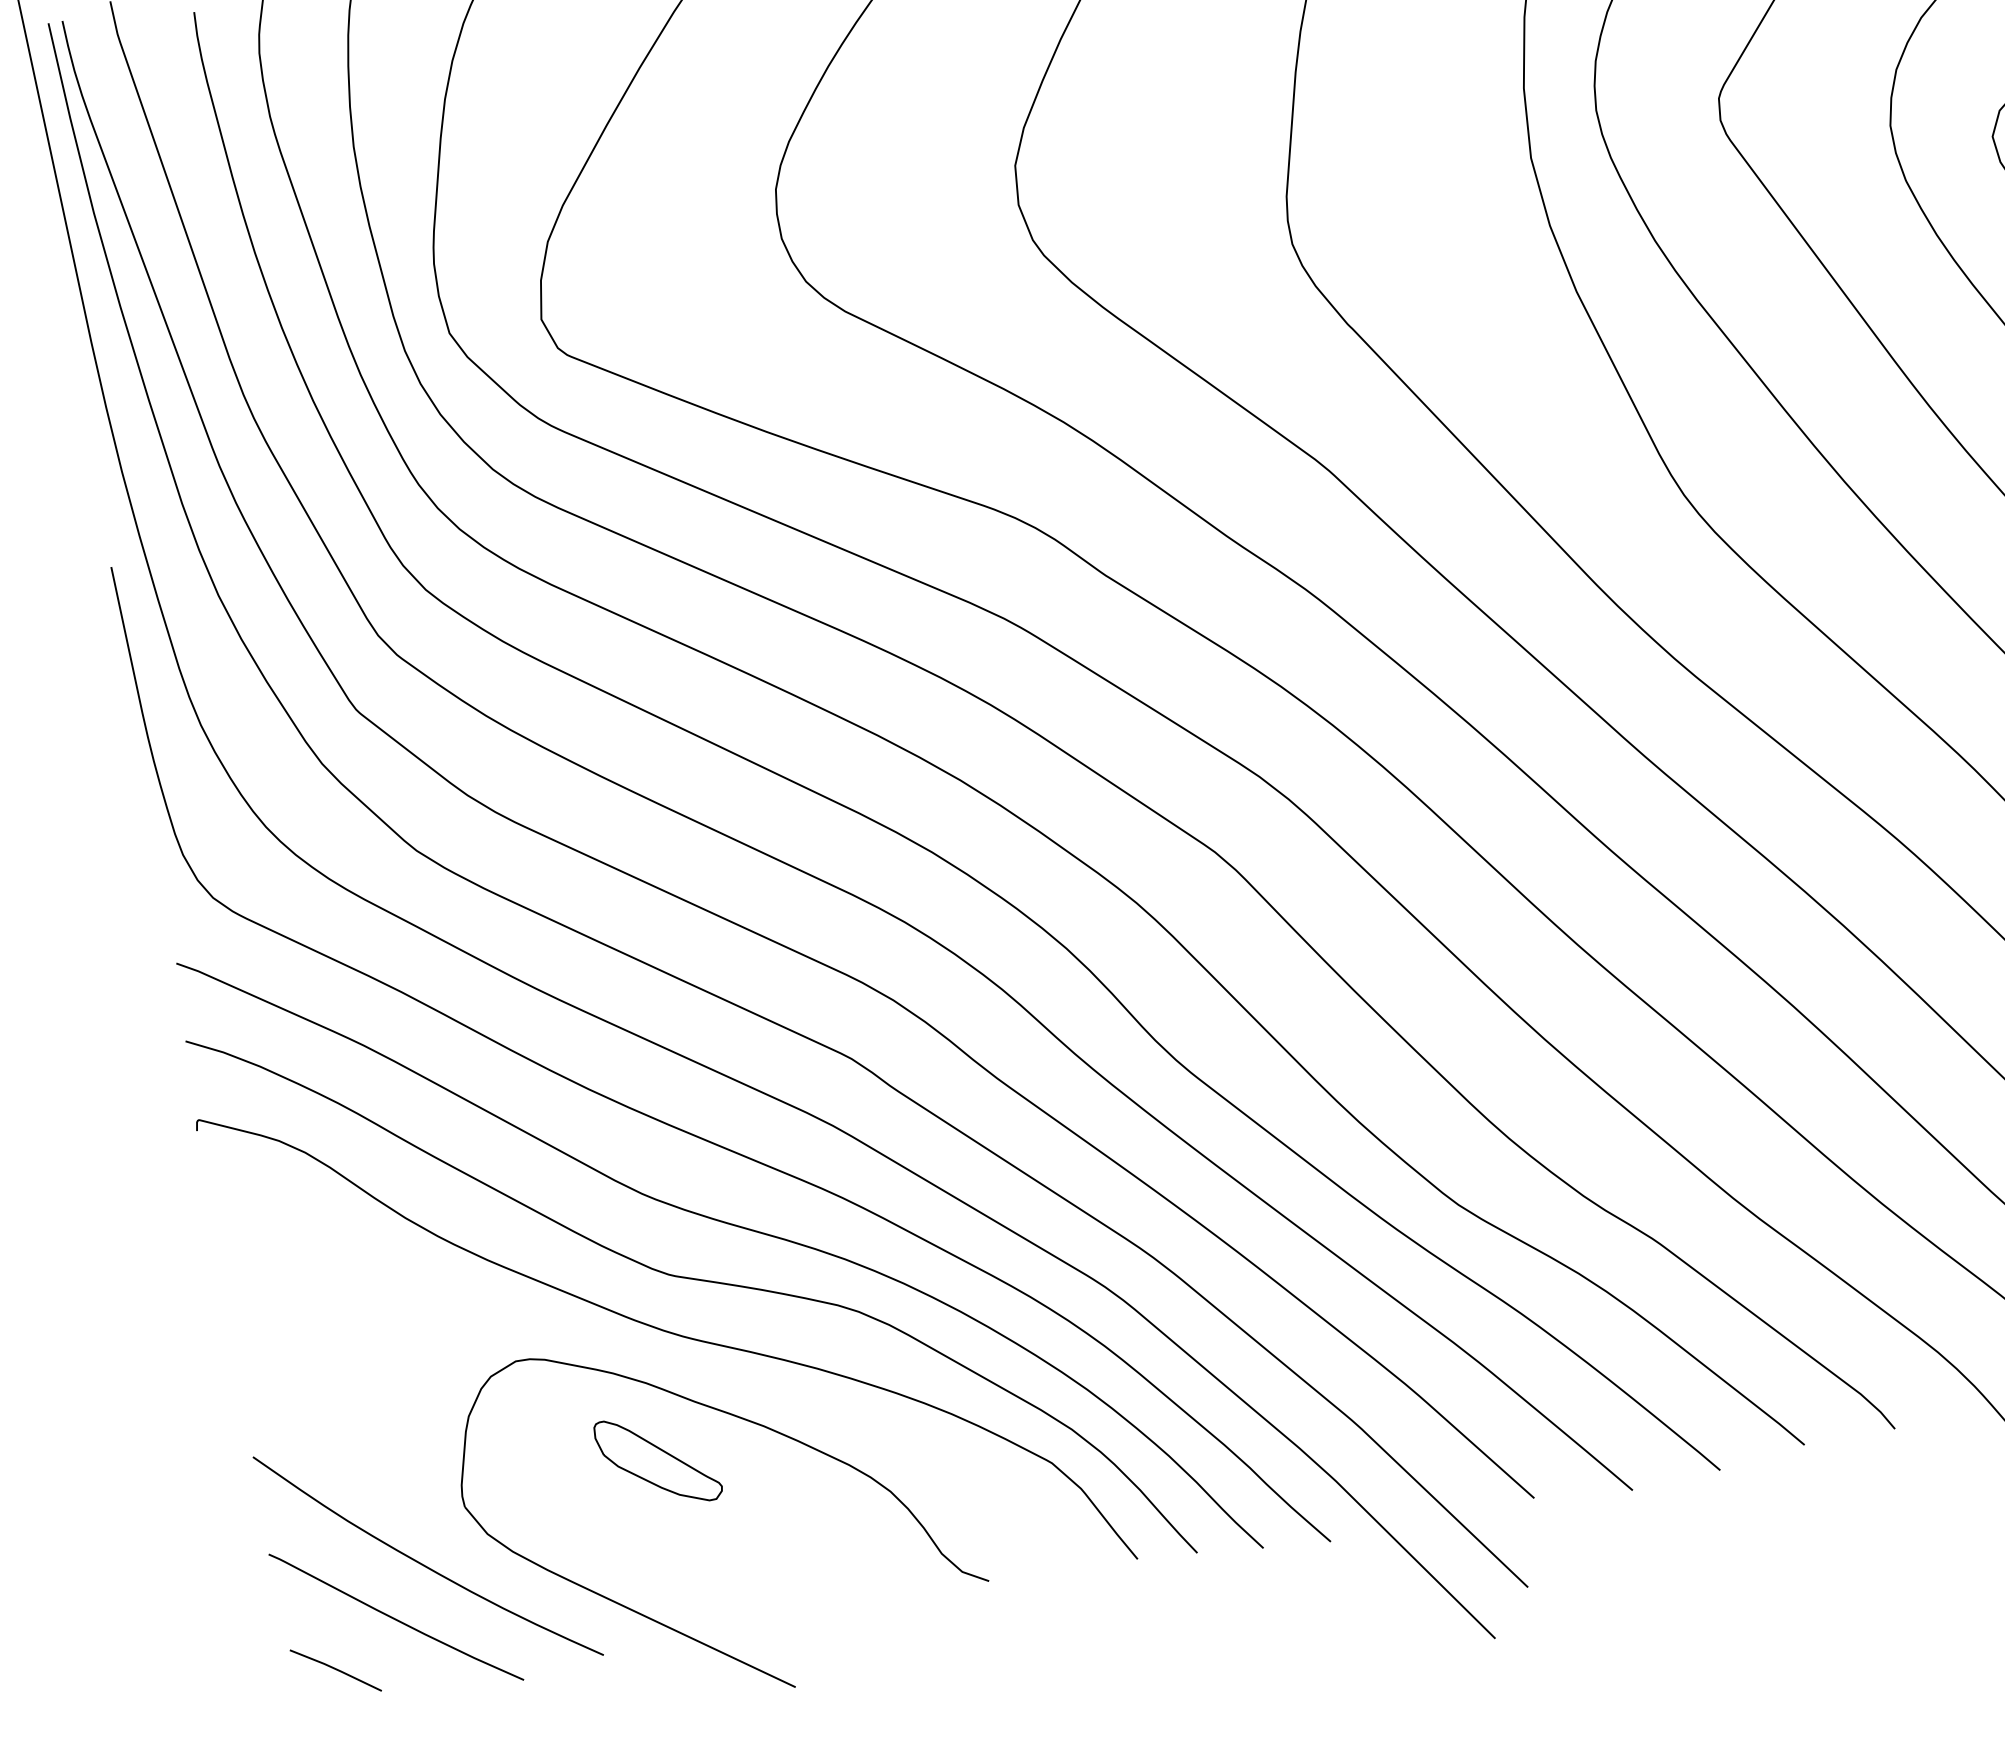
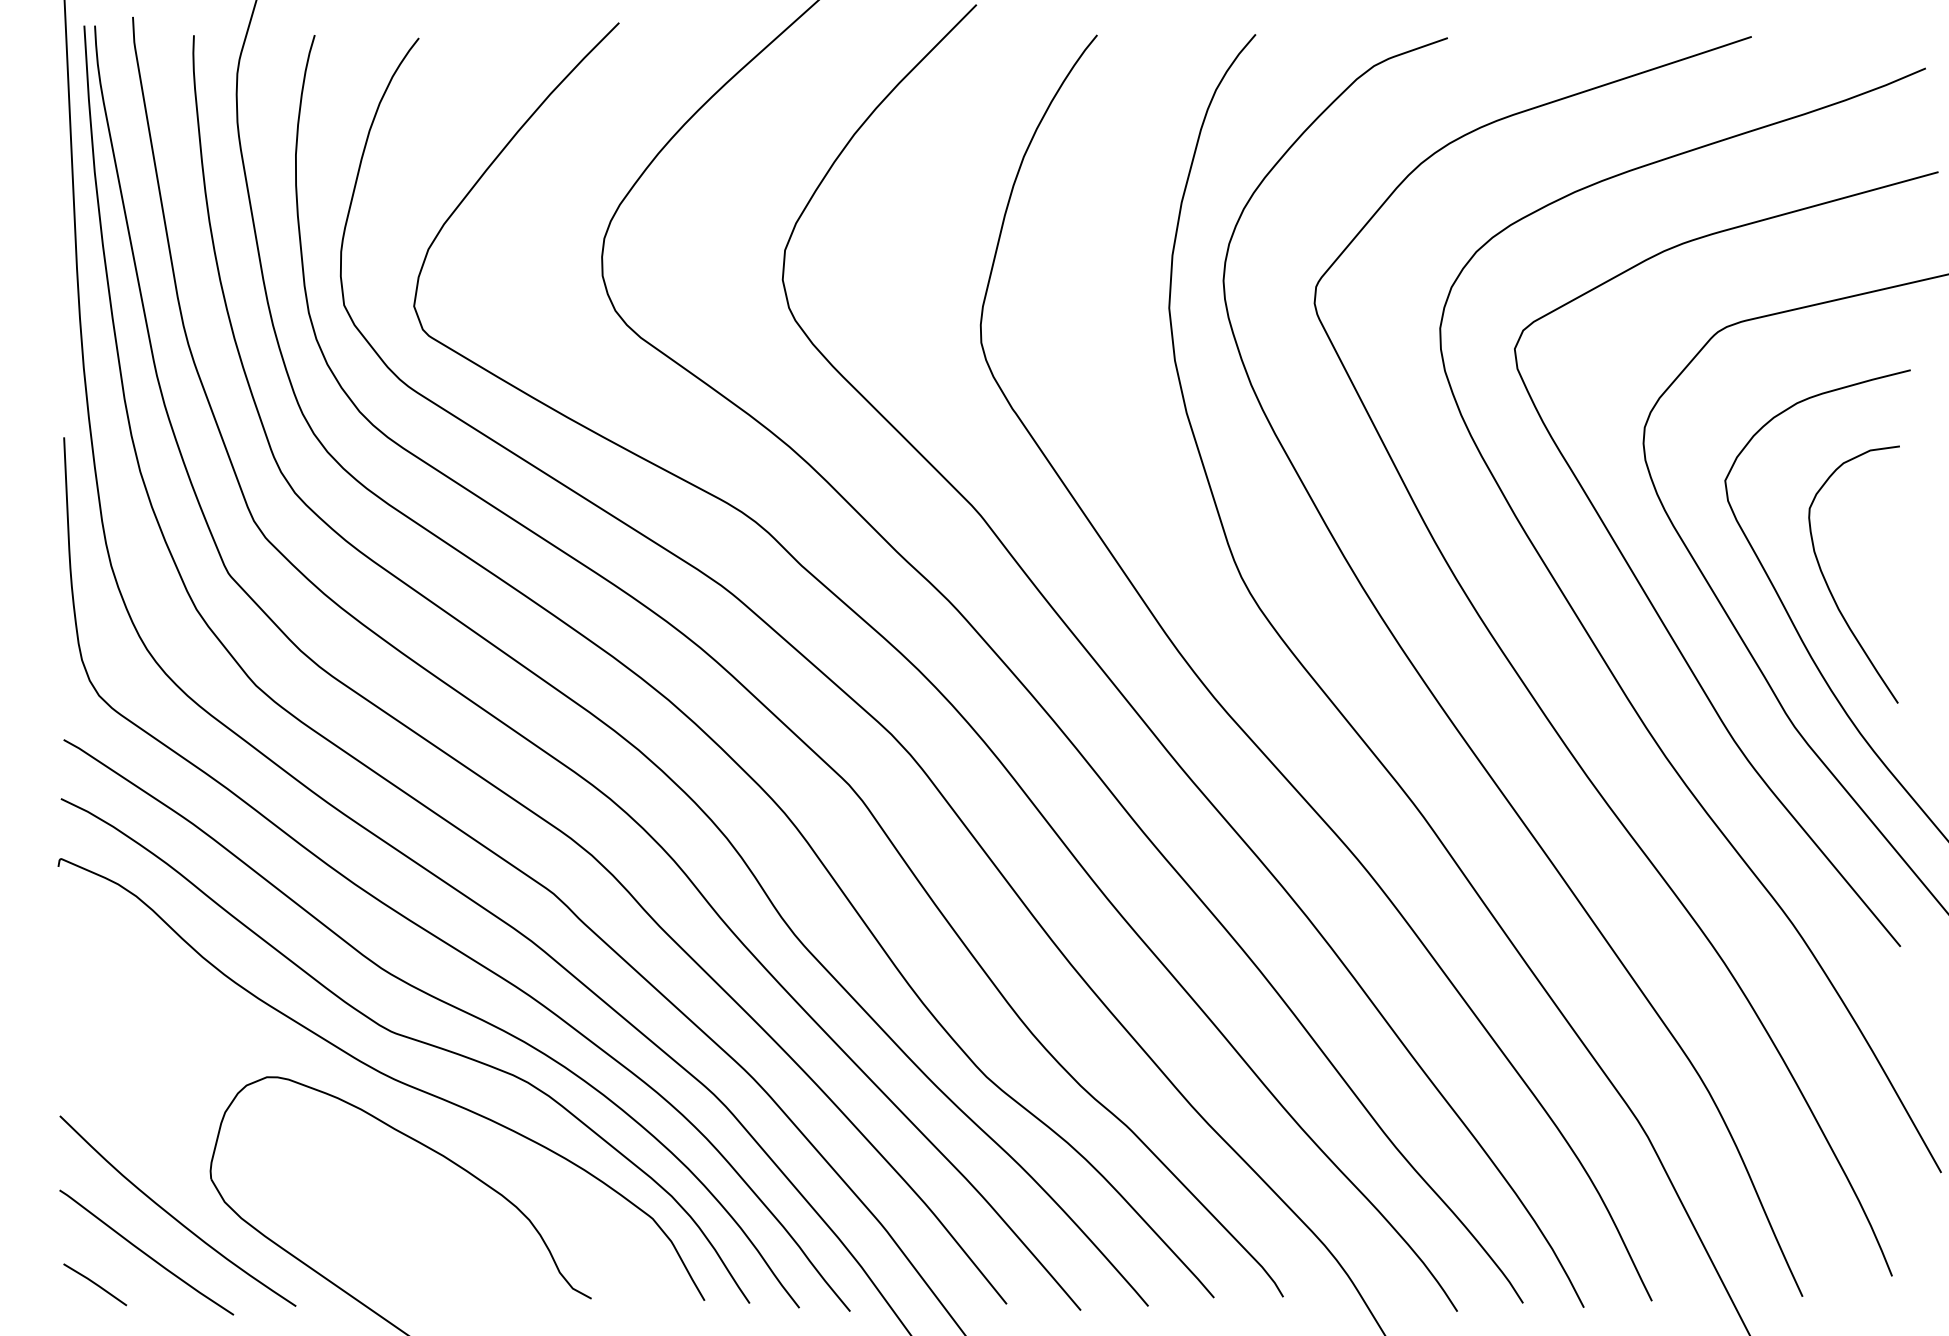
part: (658, 1460) -> (360, 1168), removed

